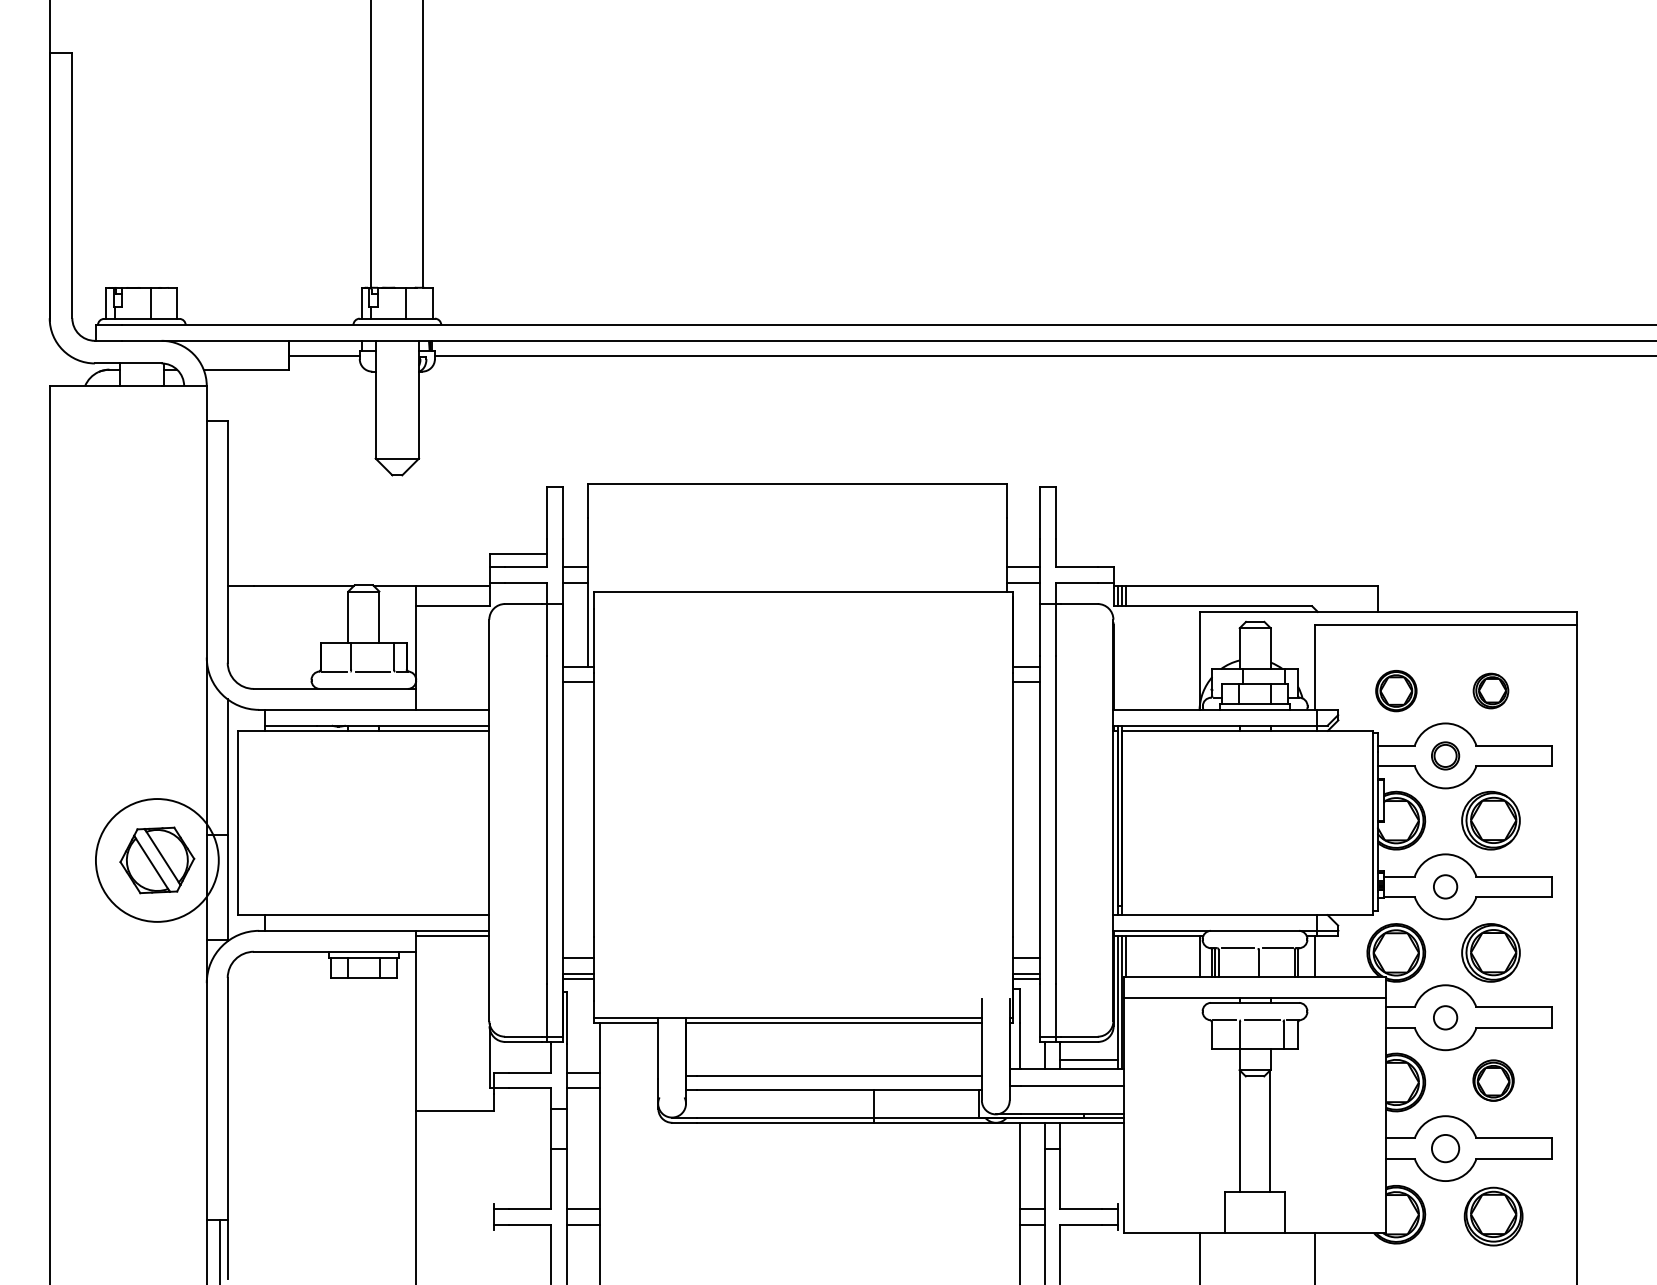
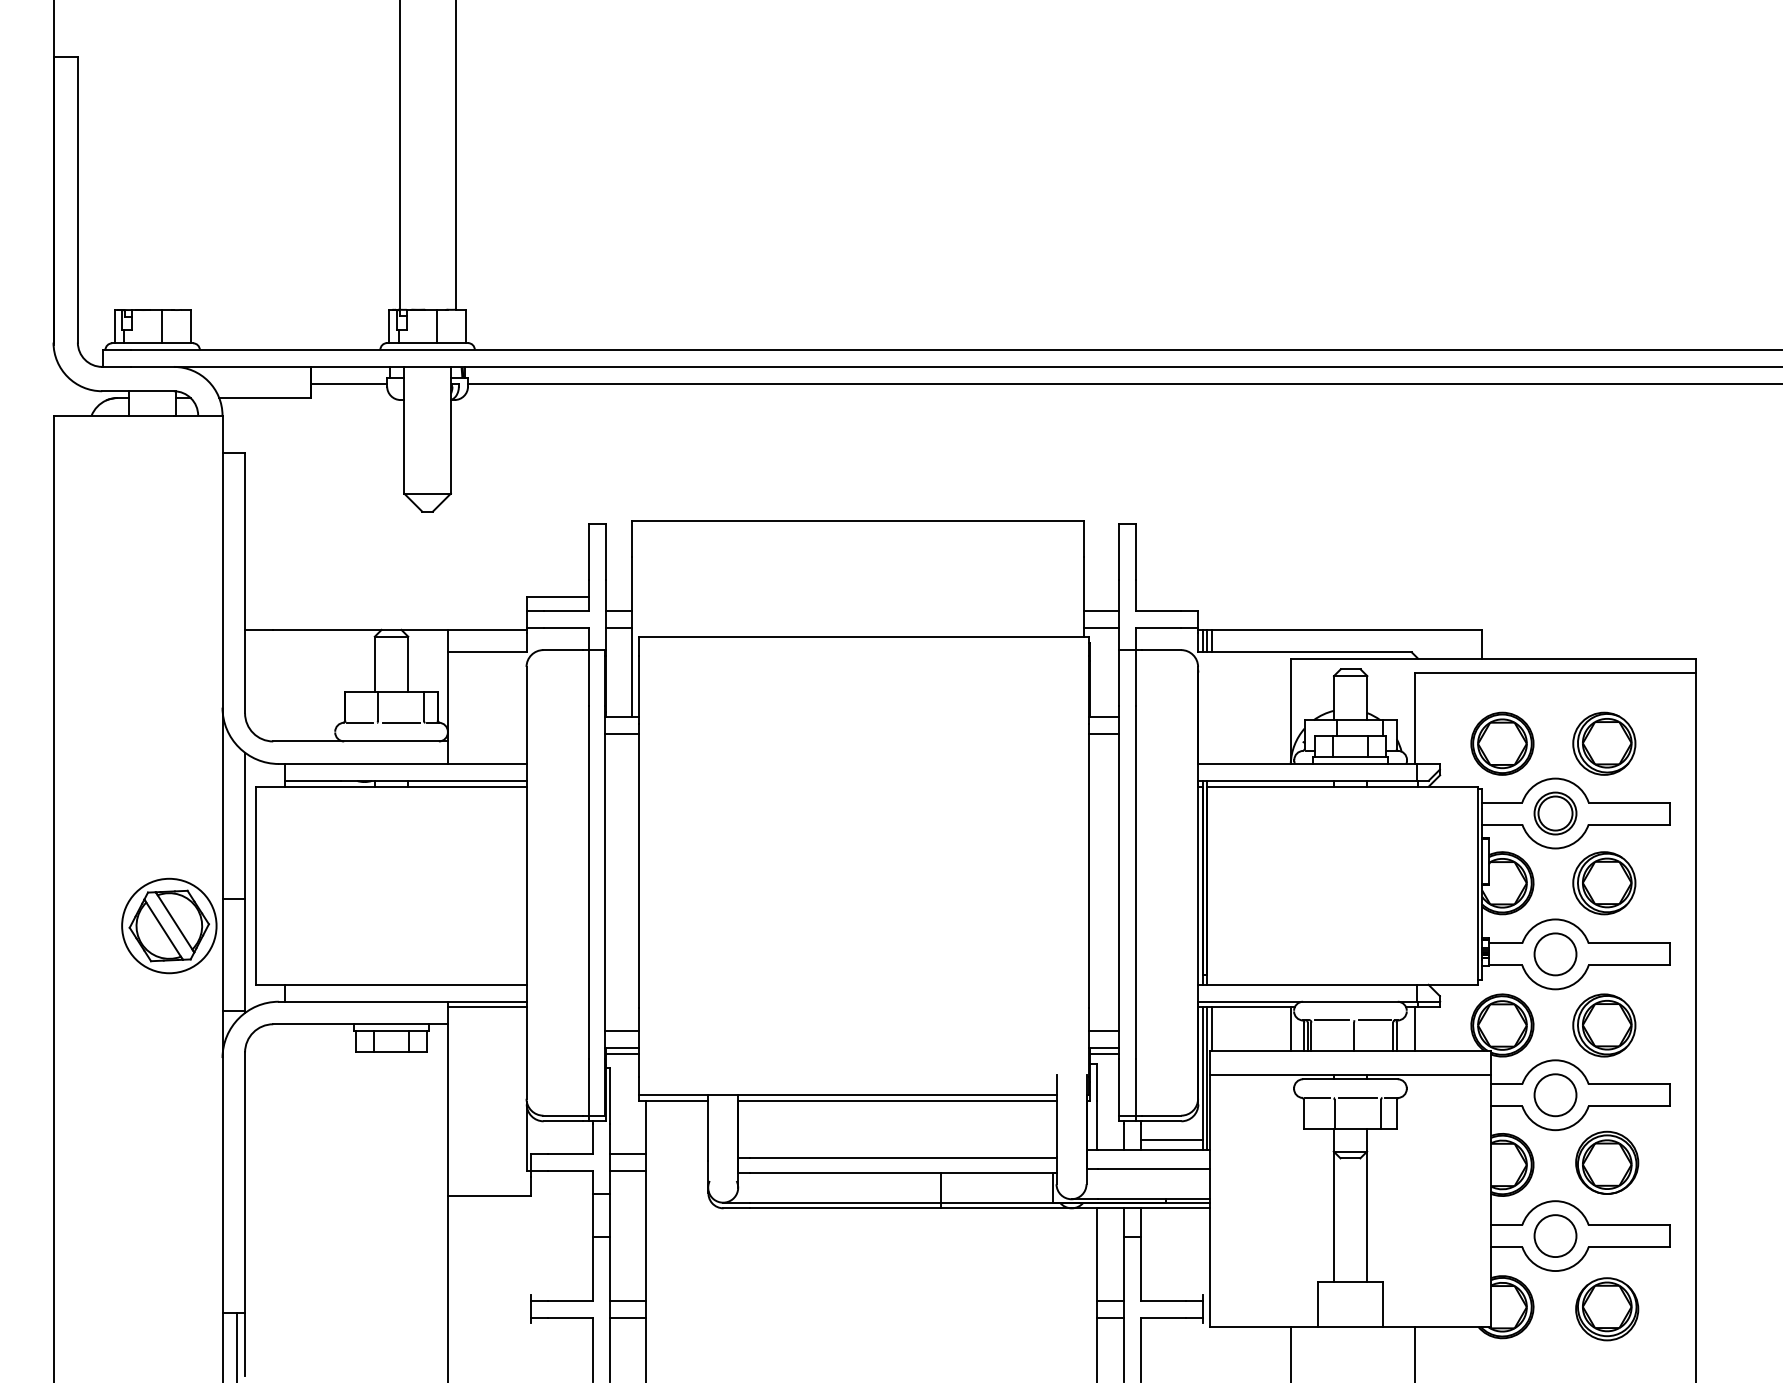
part: (1396, 690) -> (1502, 743), size x1.43
part: (1490, 690) -> (1603, 743), size x1.67
part: (1445, 755) -> (1555, 813), size x1.43
circle: (157, 860) -> (169, 926), size x0.71
circle: (1445, 886) -> (1555, 954), size x1.67
circle: (1445, 1017) -> (1555, 1095), size x1.67
part: (1493, 1080) -> (1607, 1162), size x1.43
circle: (1445, 1148) -> (1555, 1235), size x1.43

